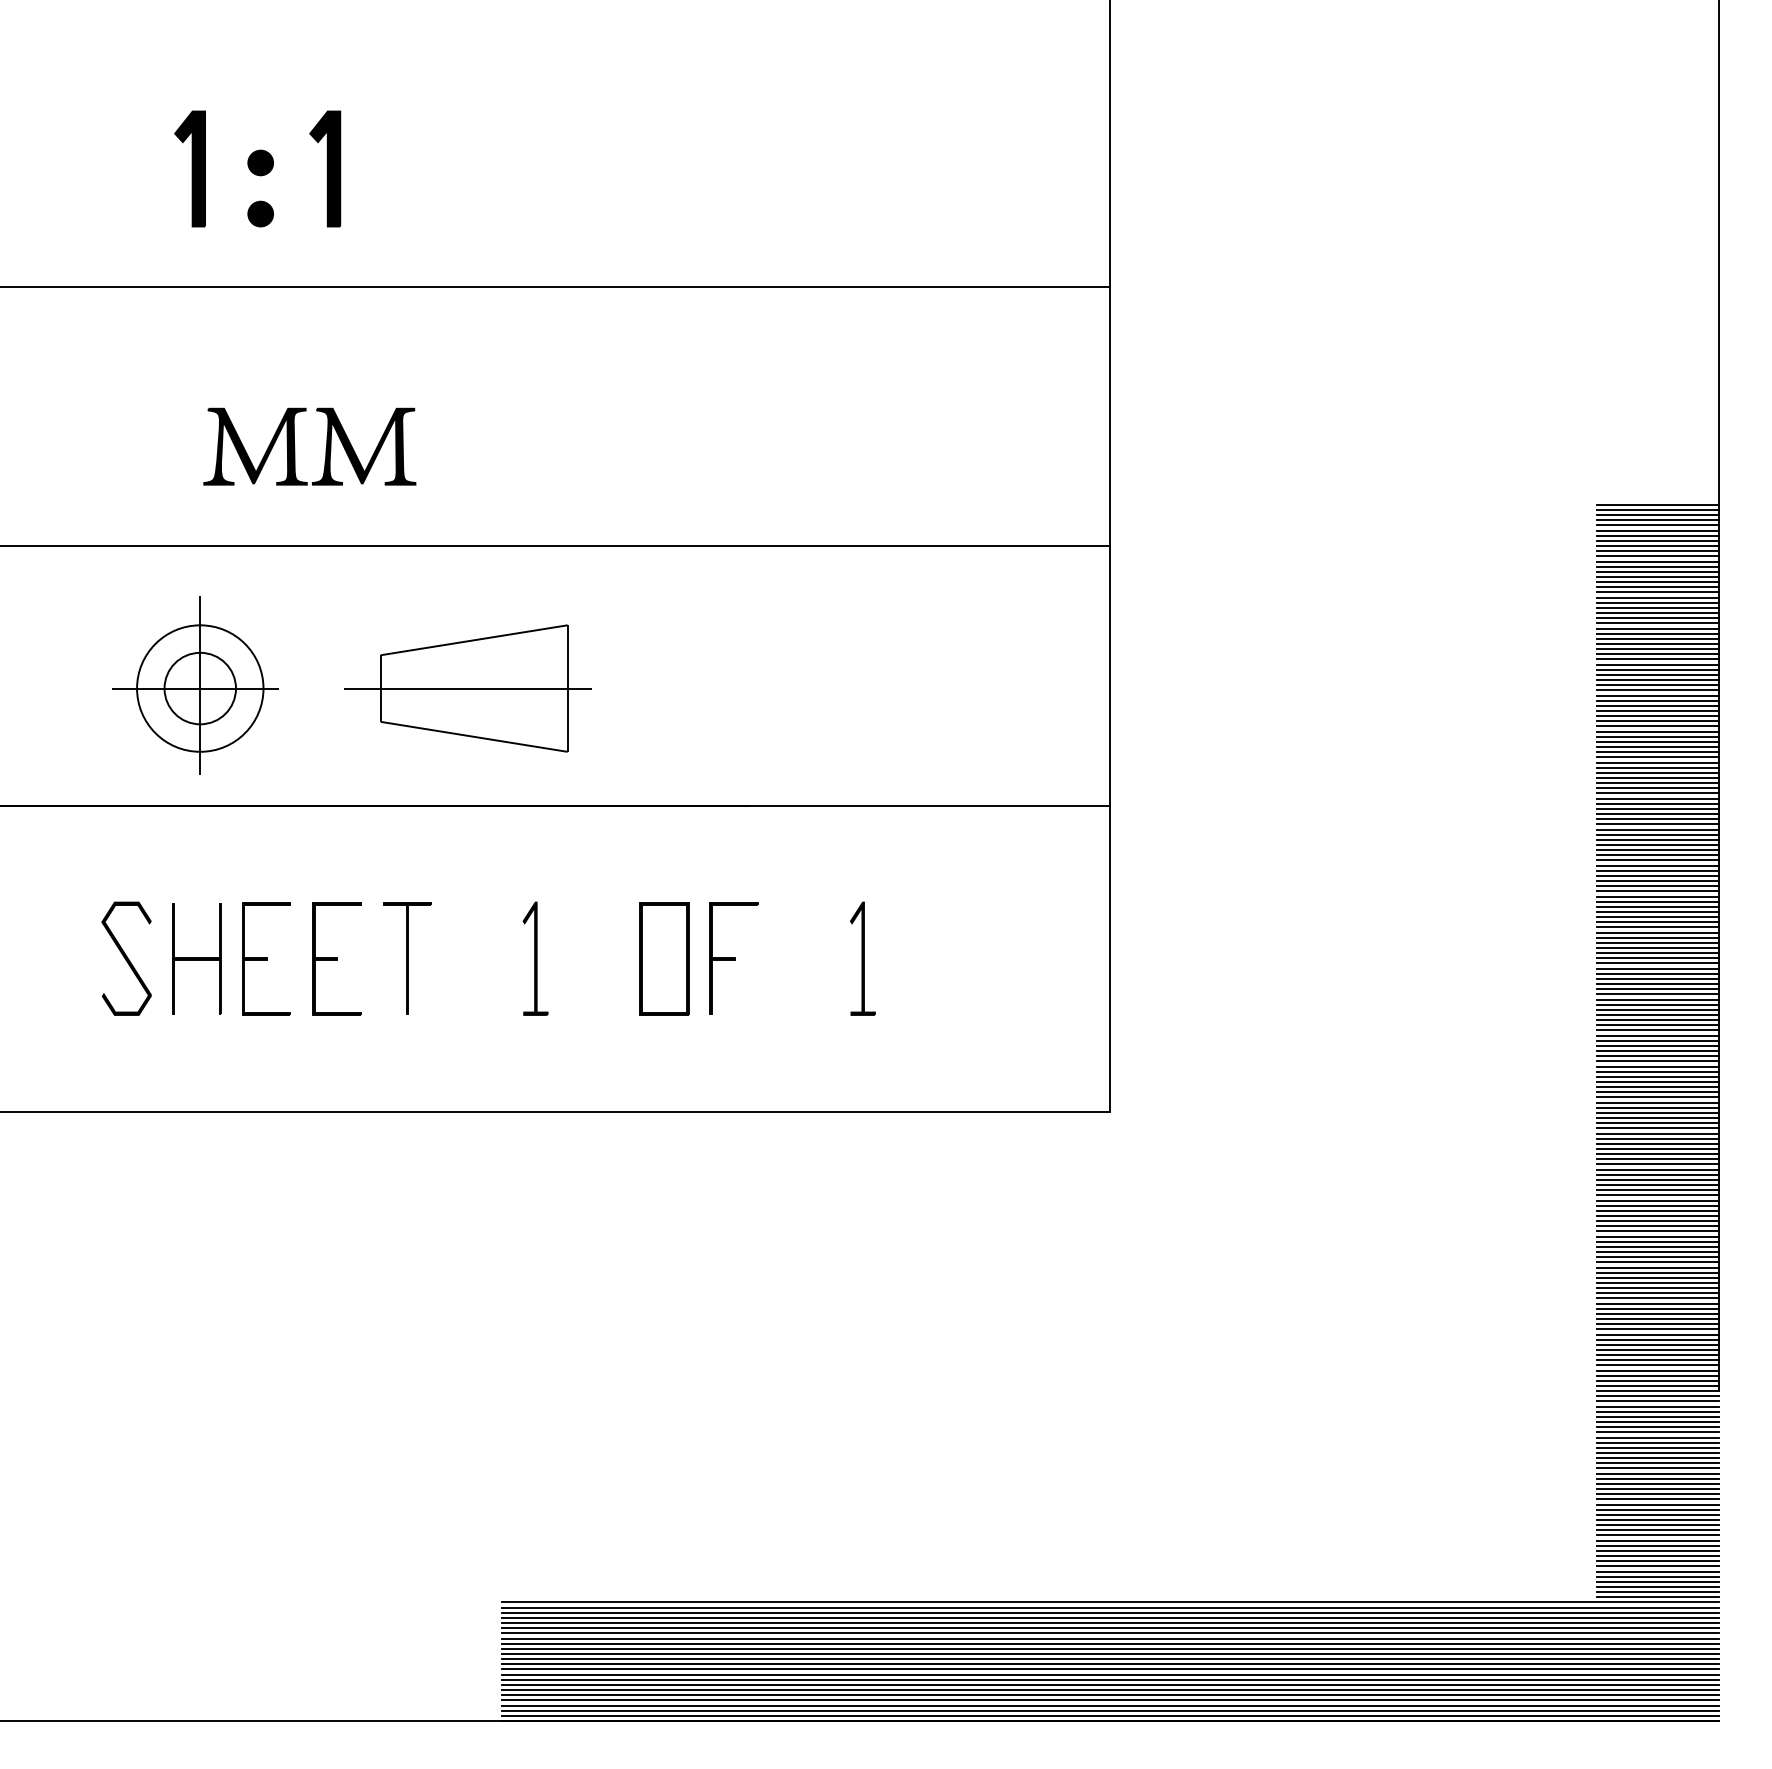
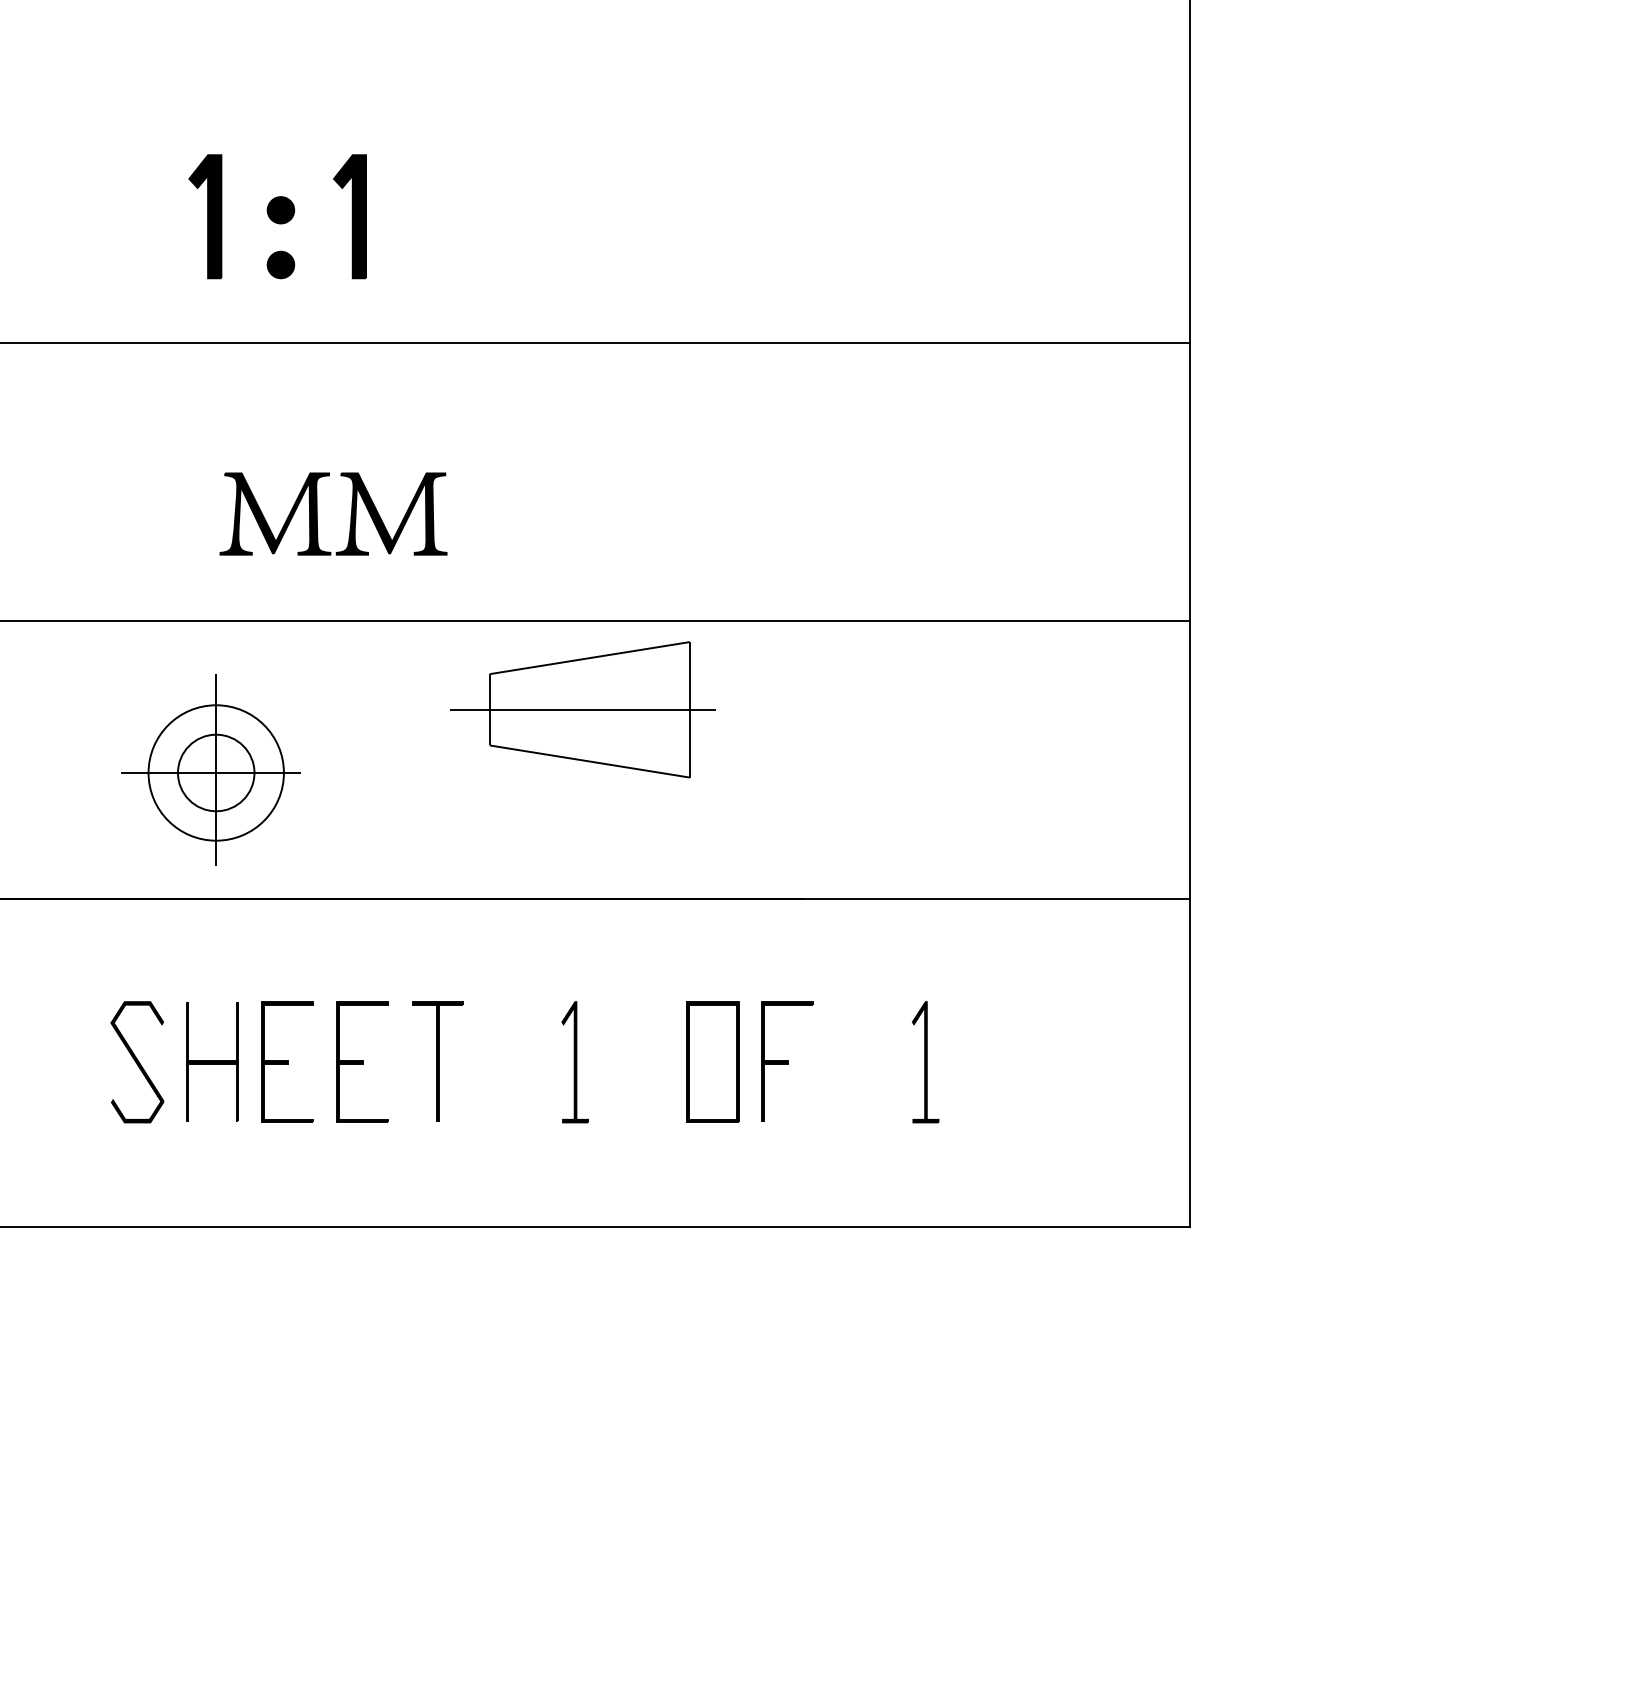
part: (467, 688) -> (582, 709), moved

